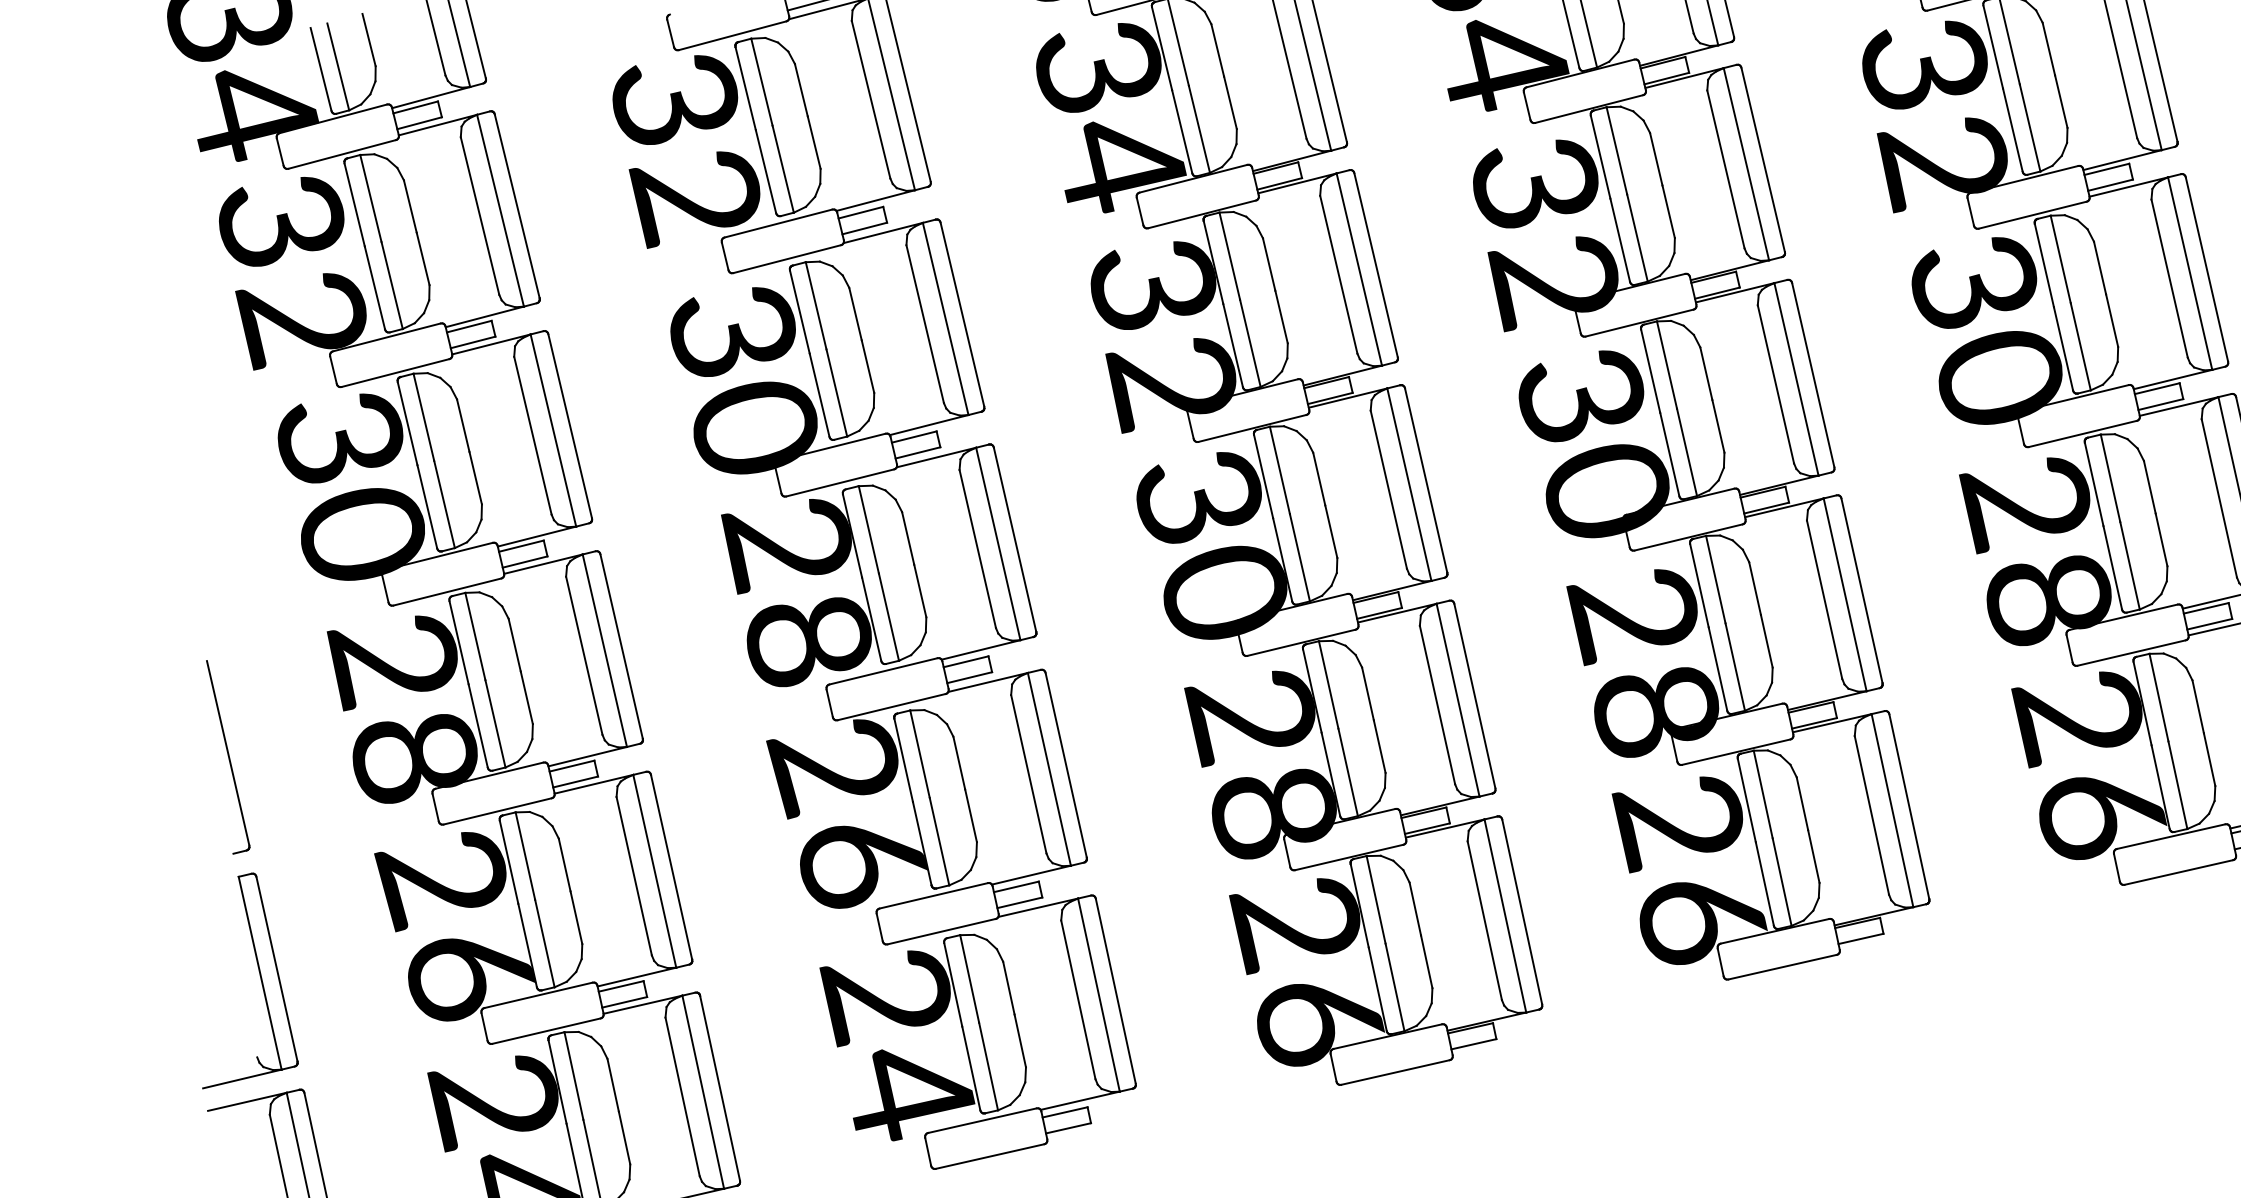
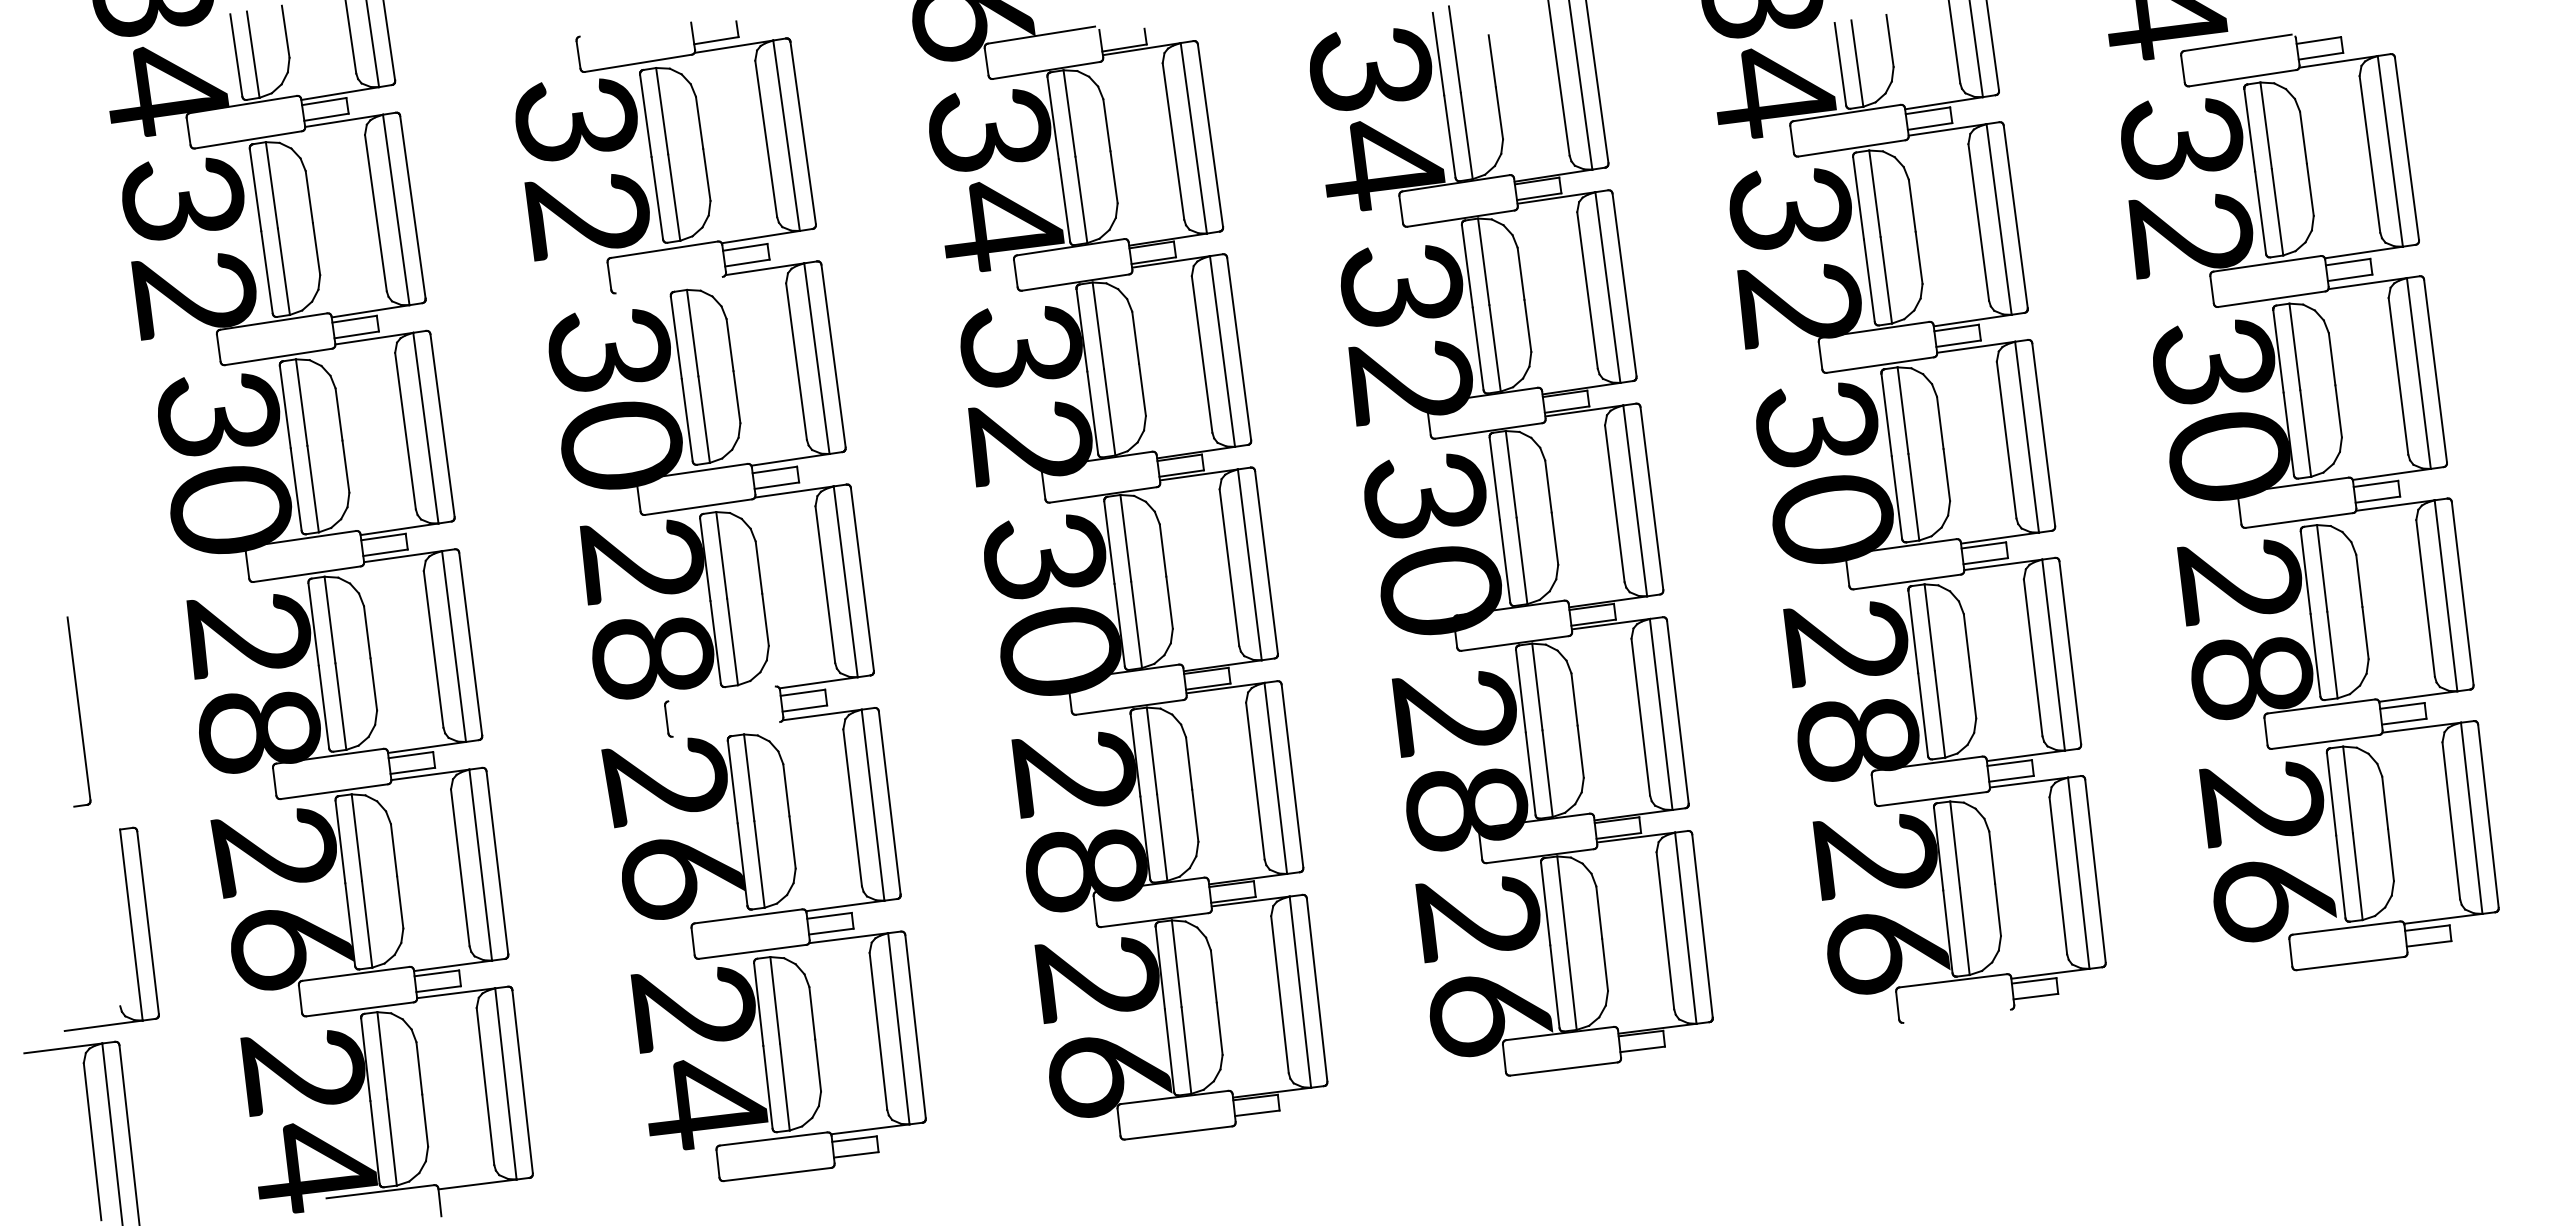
line: (786, 258) -> (668, 284), removed
line: (882, 670) -> (721, 693), removed
line: (891, 706) -> (726, 728), removed
line: (2178, 871) -> (1956, 1015), removed
part: (259, 976) -> (130, 928), moved

